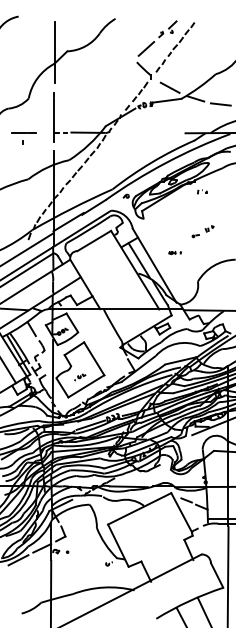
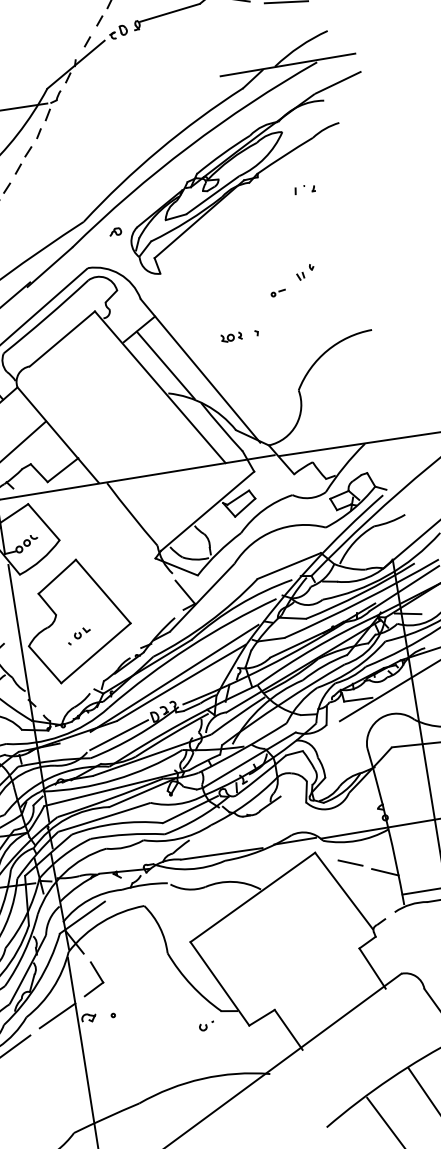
part: (202, 191) -> (304, 188), moved
part: (174, 252) -> (238, 335), size x1.43

